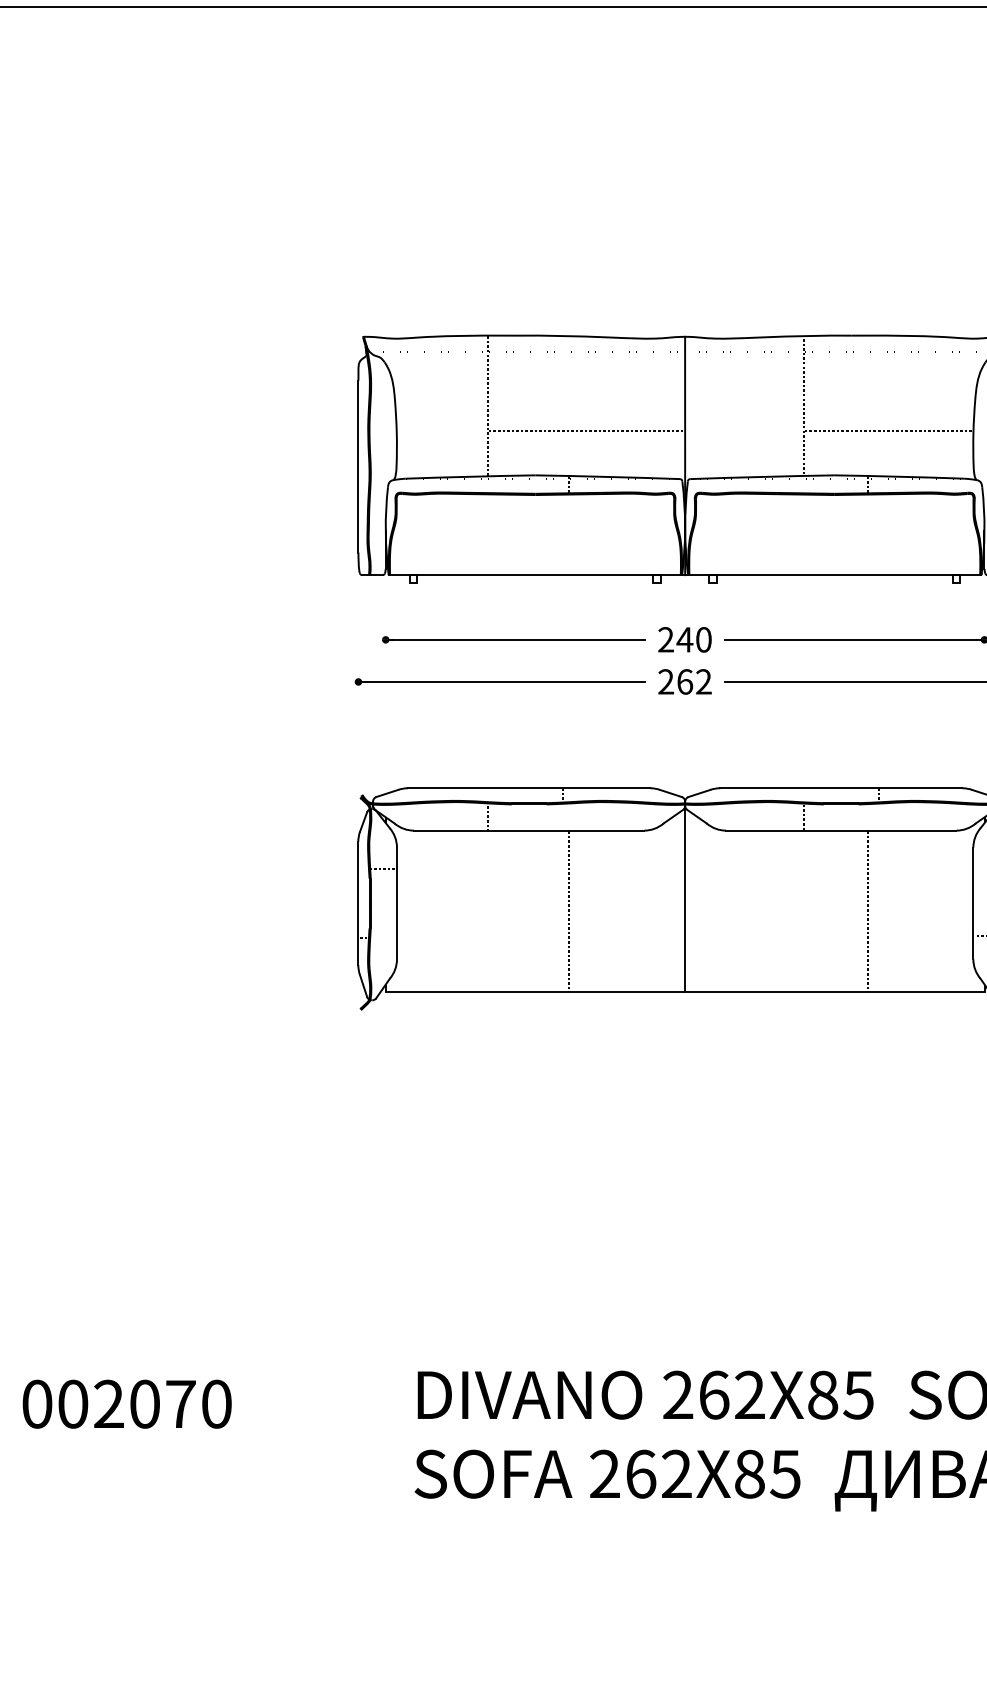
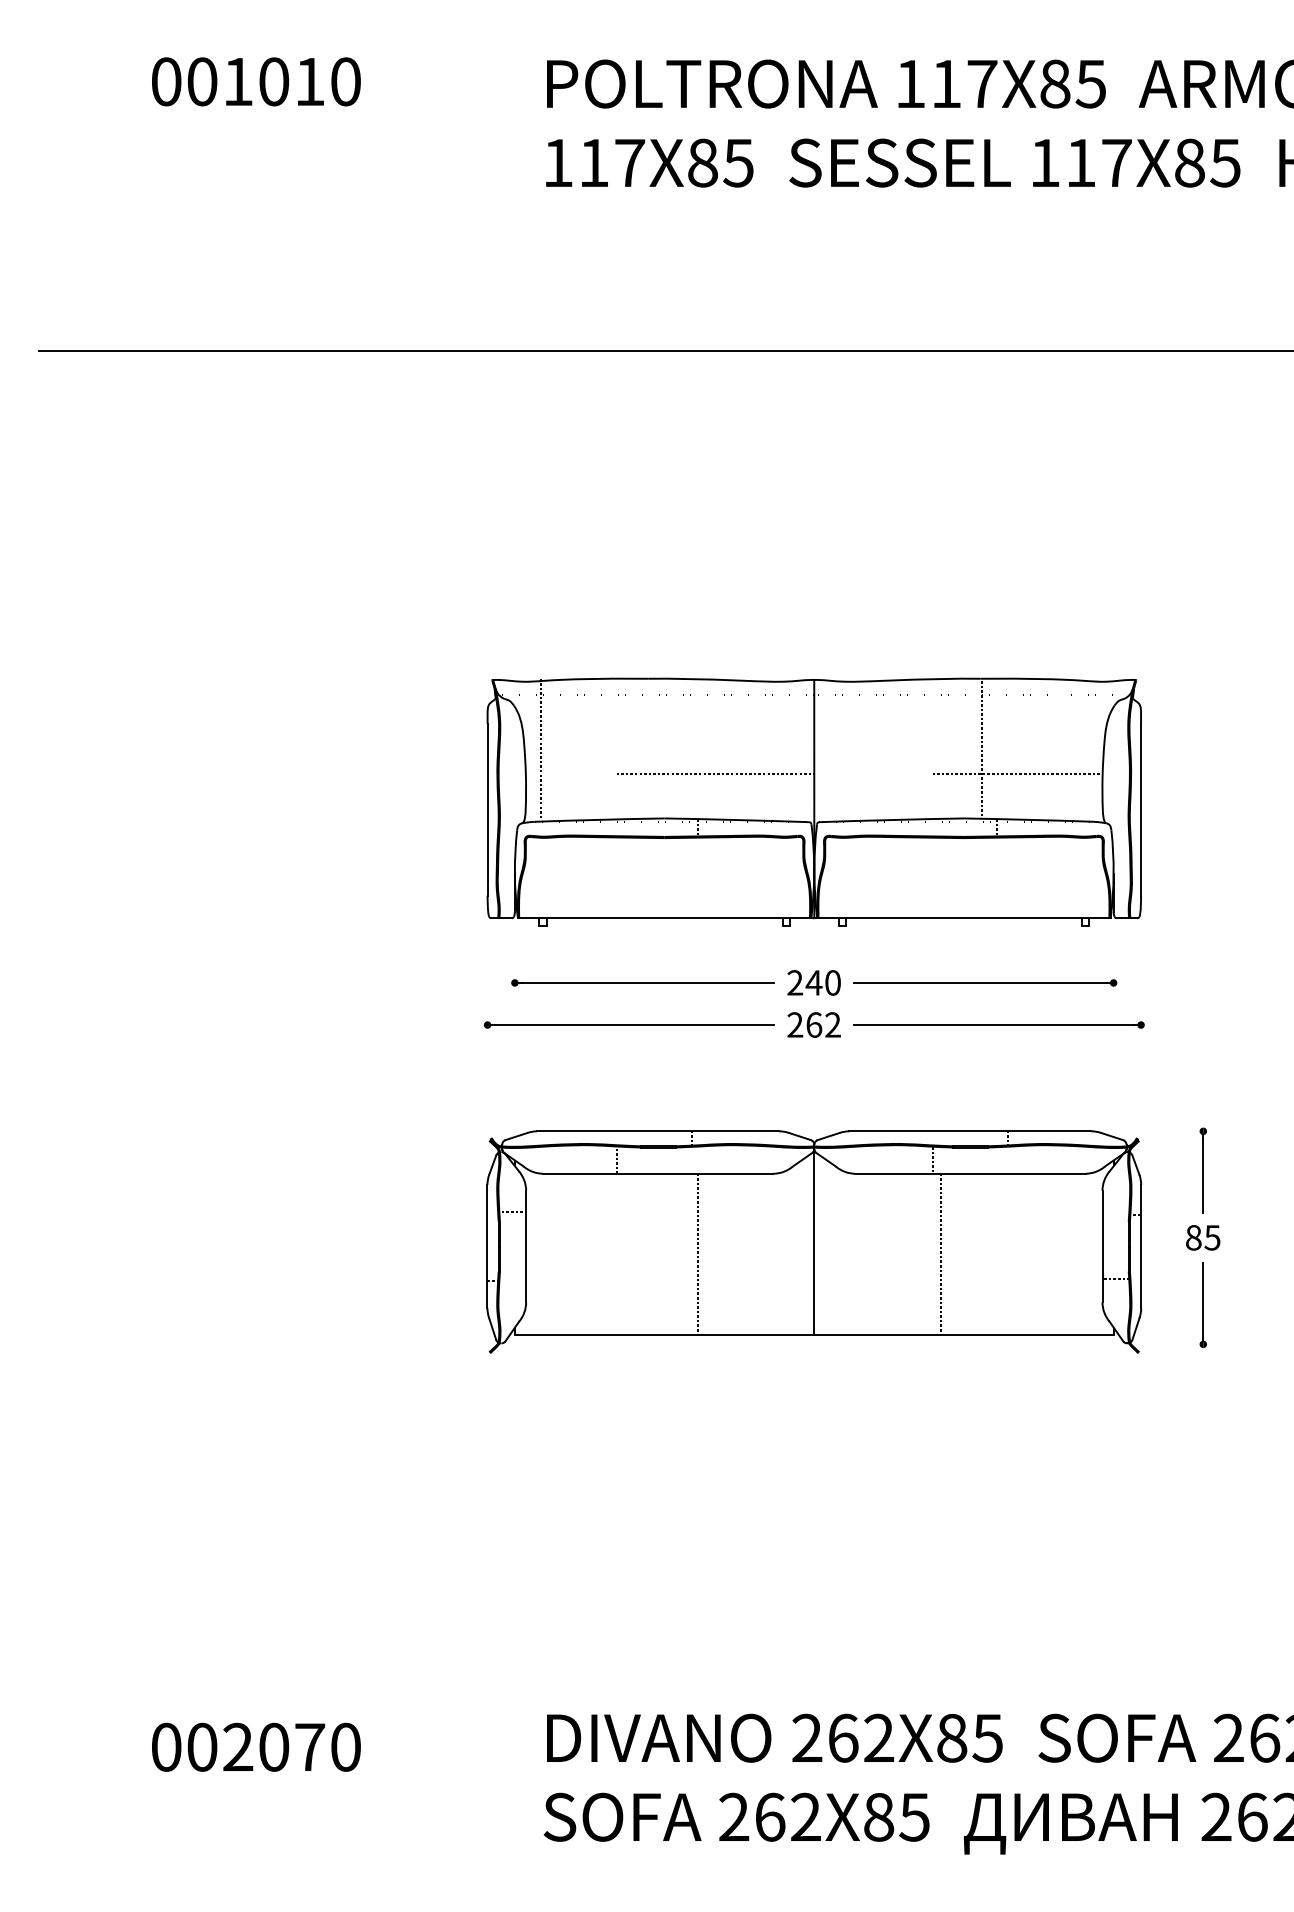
line: (487, 405) -> (540, 748), moved
line: (803, 406) -> (981, 749), moved
line: (868, 911) -> (941, 1254), moved

